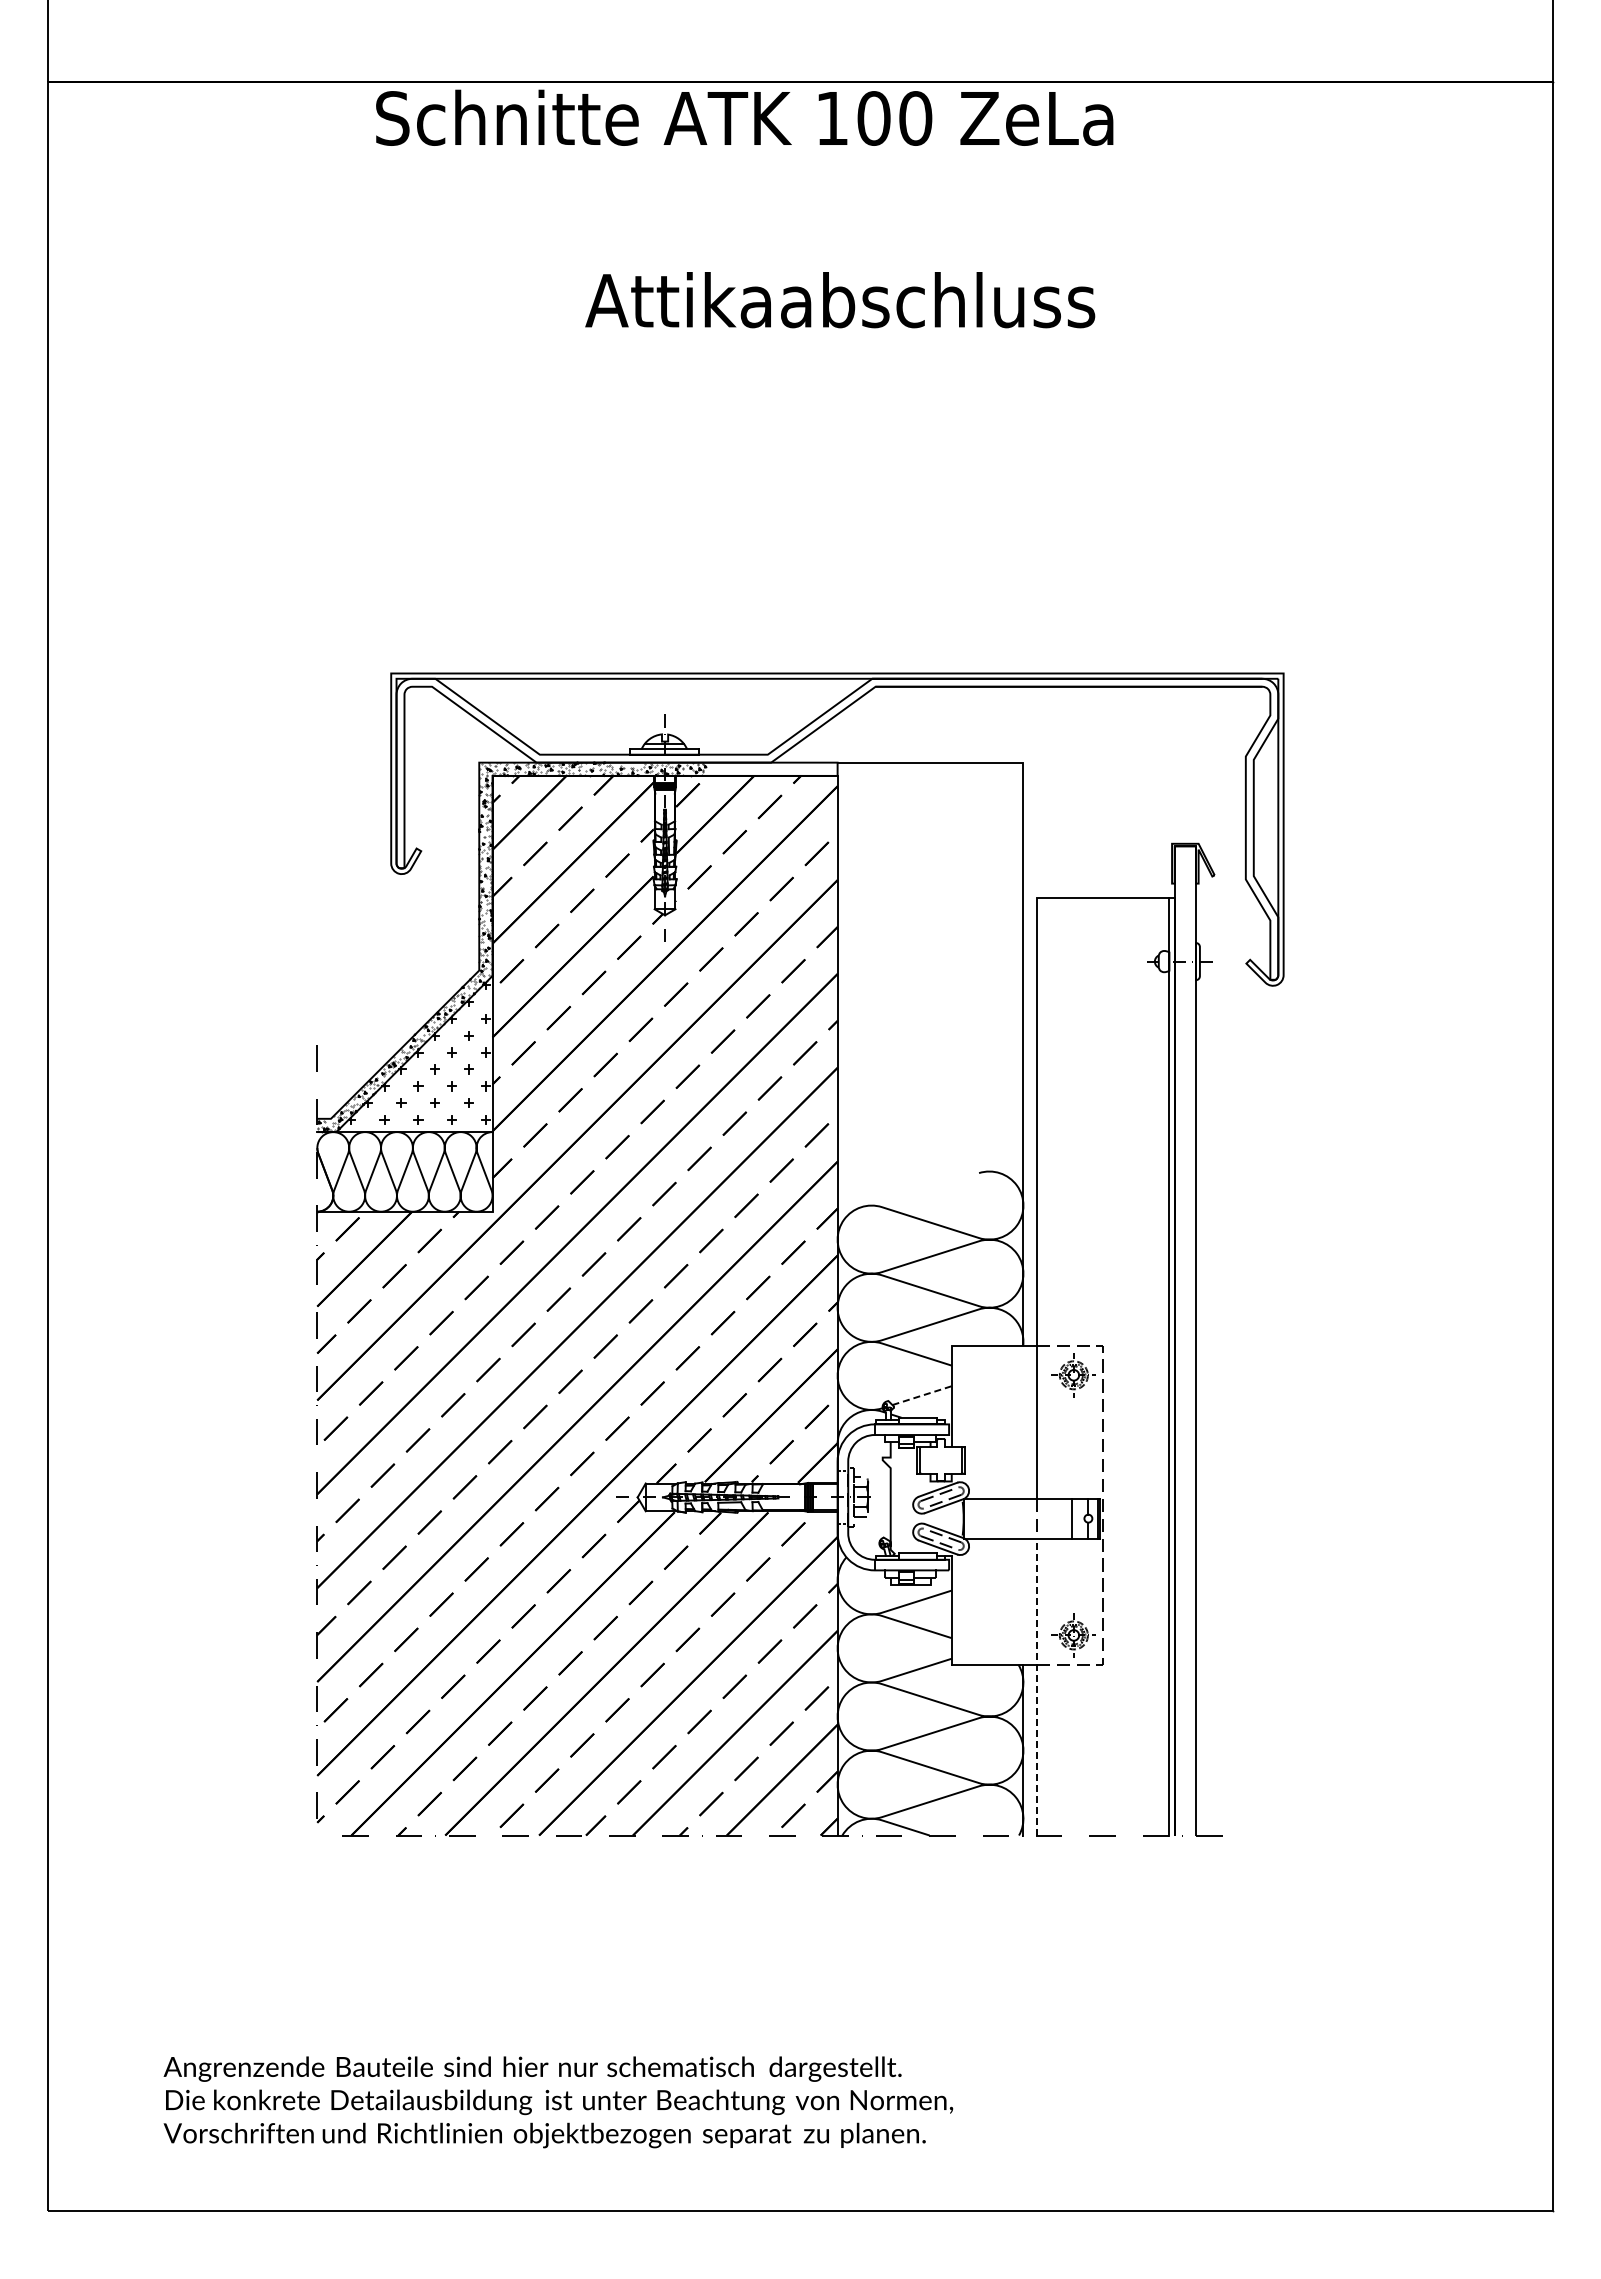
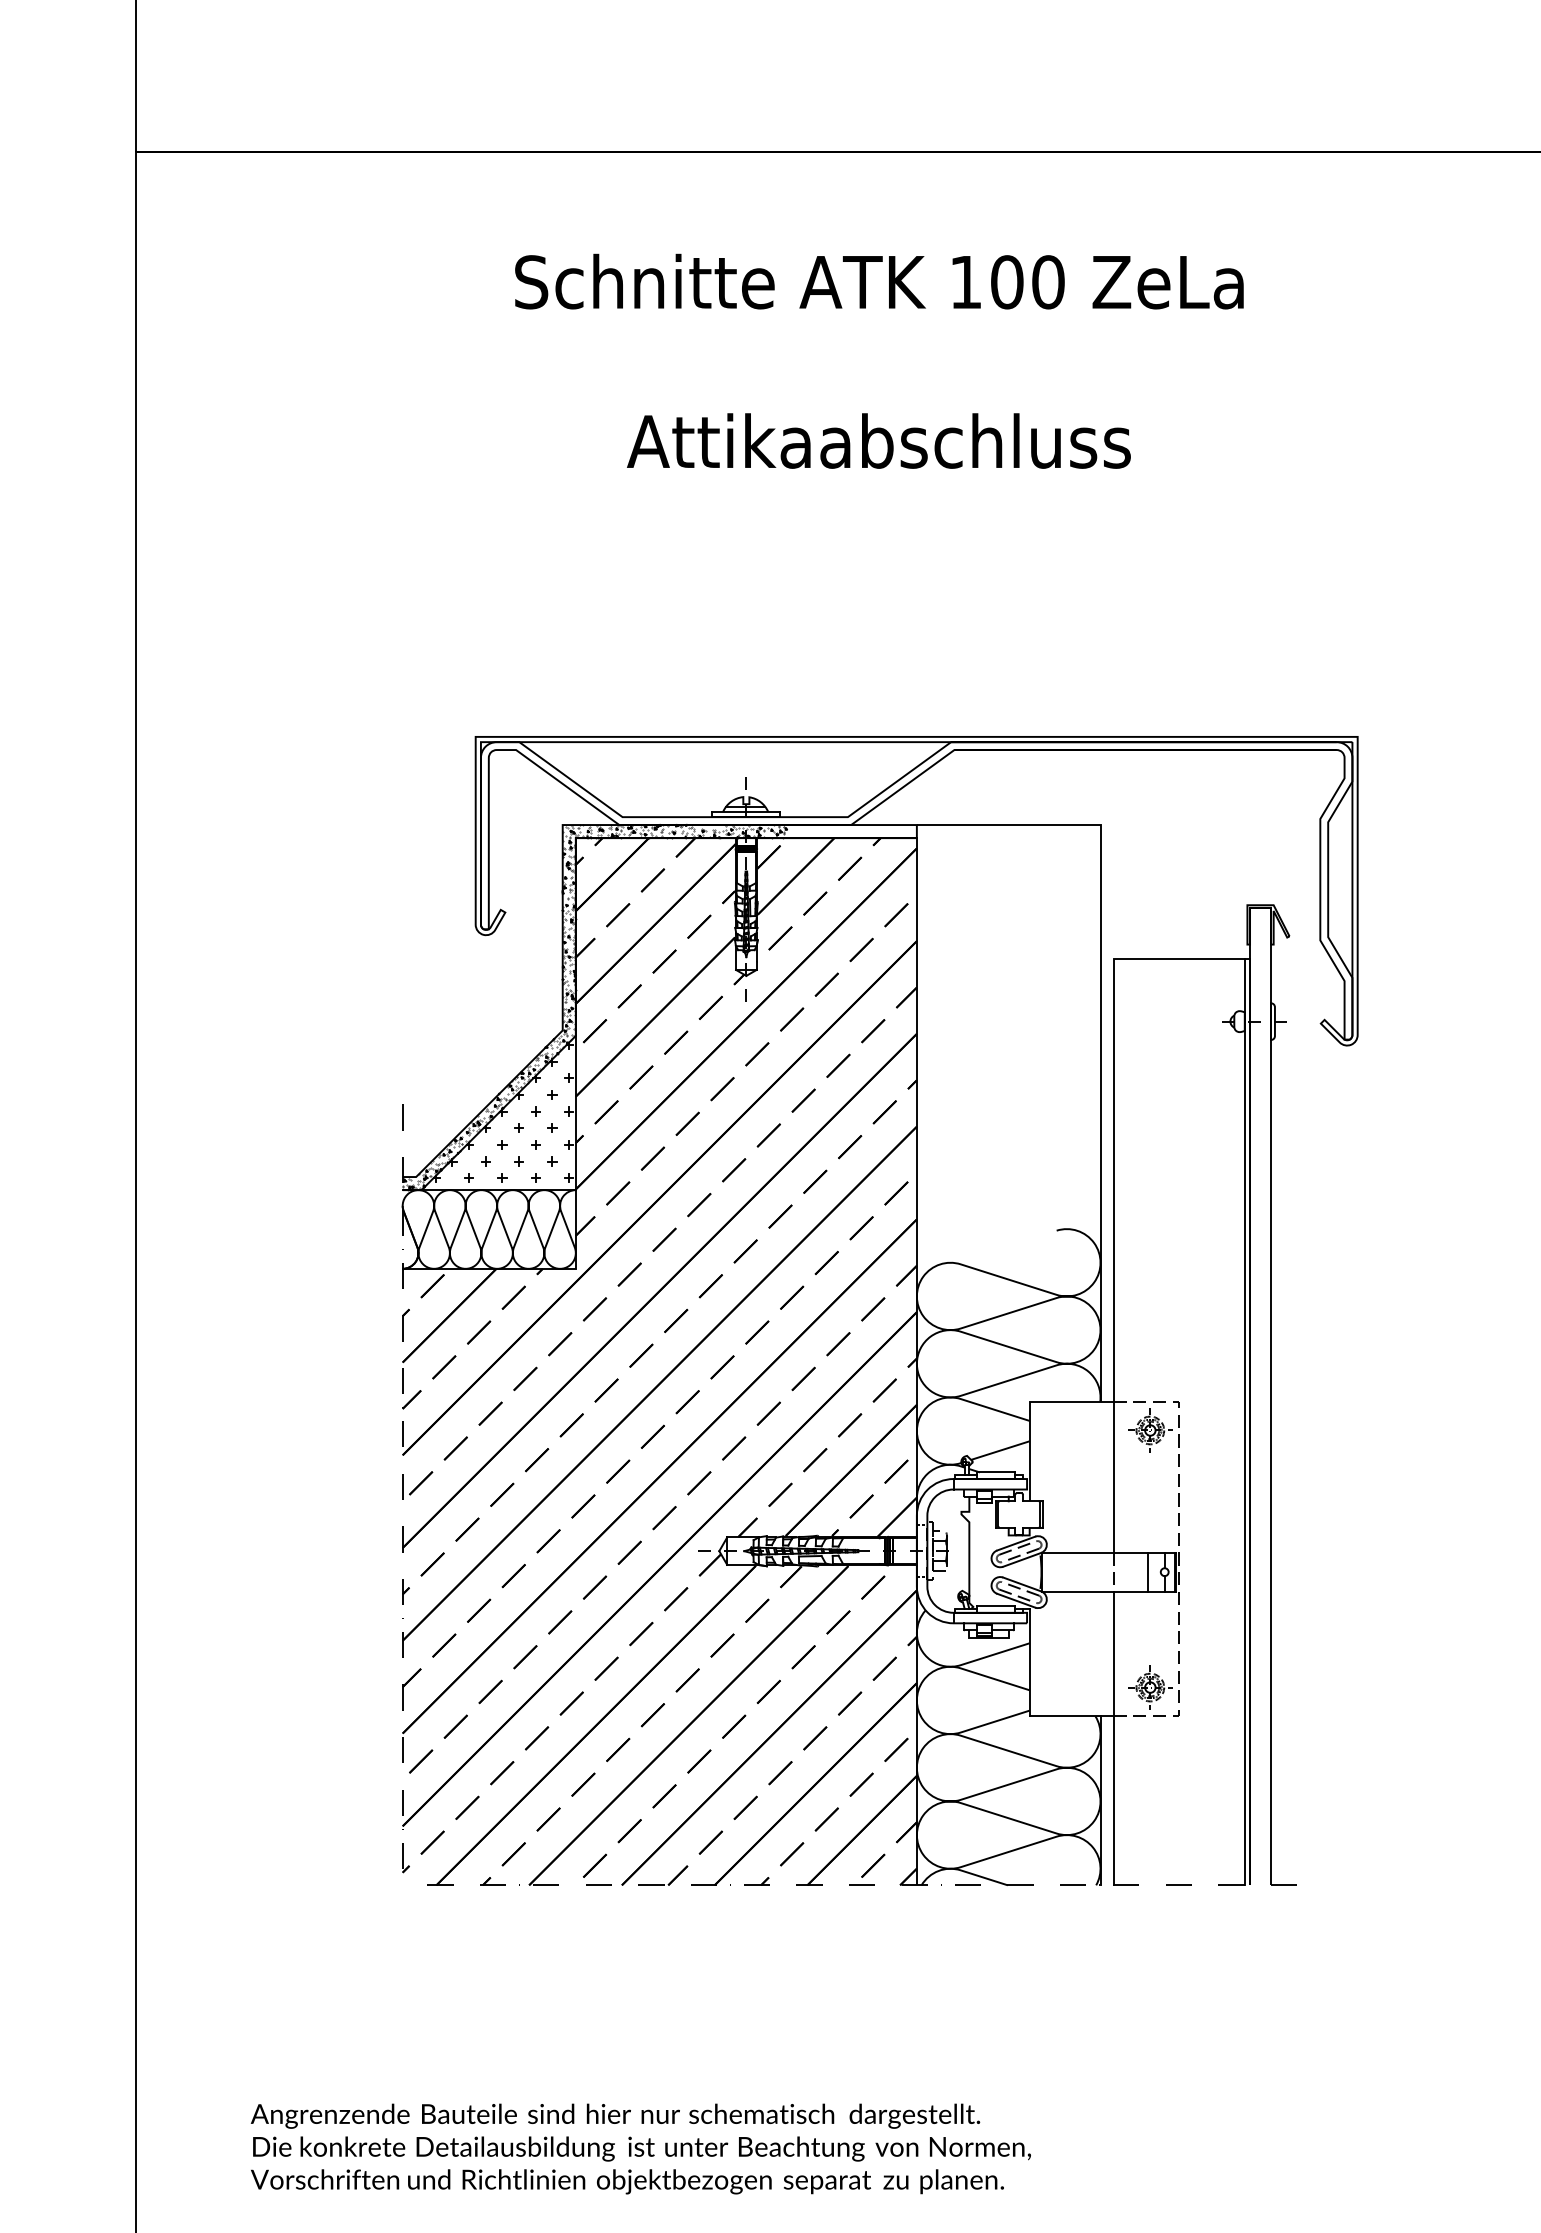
text: (744, 117) -> (879, 281), moved
text: (840, 300) -> (879, 441), moved
line: (922, 1395) -> (1000, 1450), dashed -> solid
line: (1036, 1686) -> (1113, 1738), dashed -> solid

